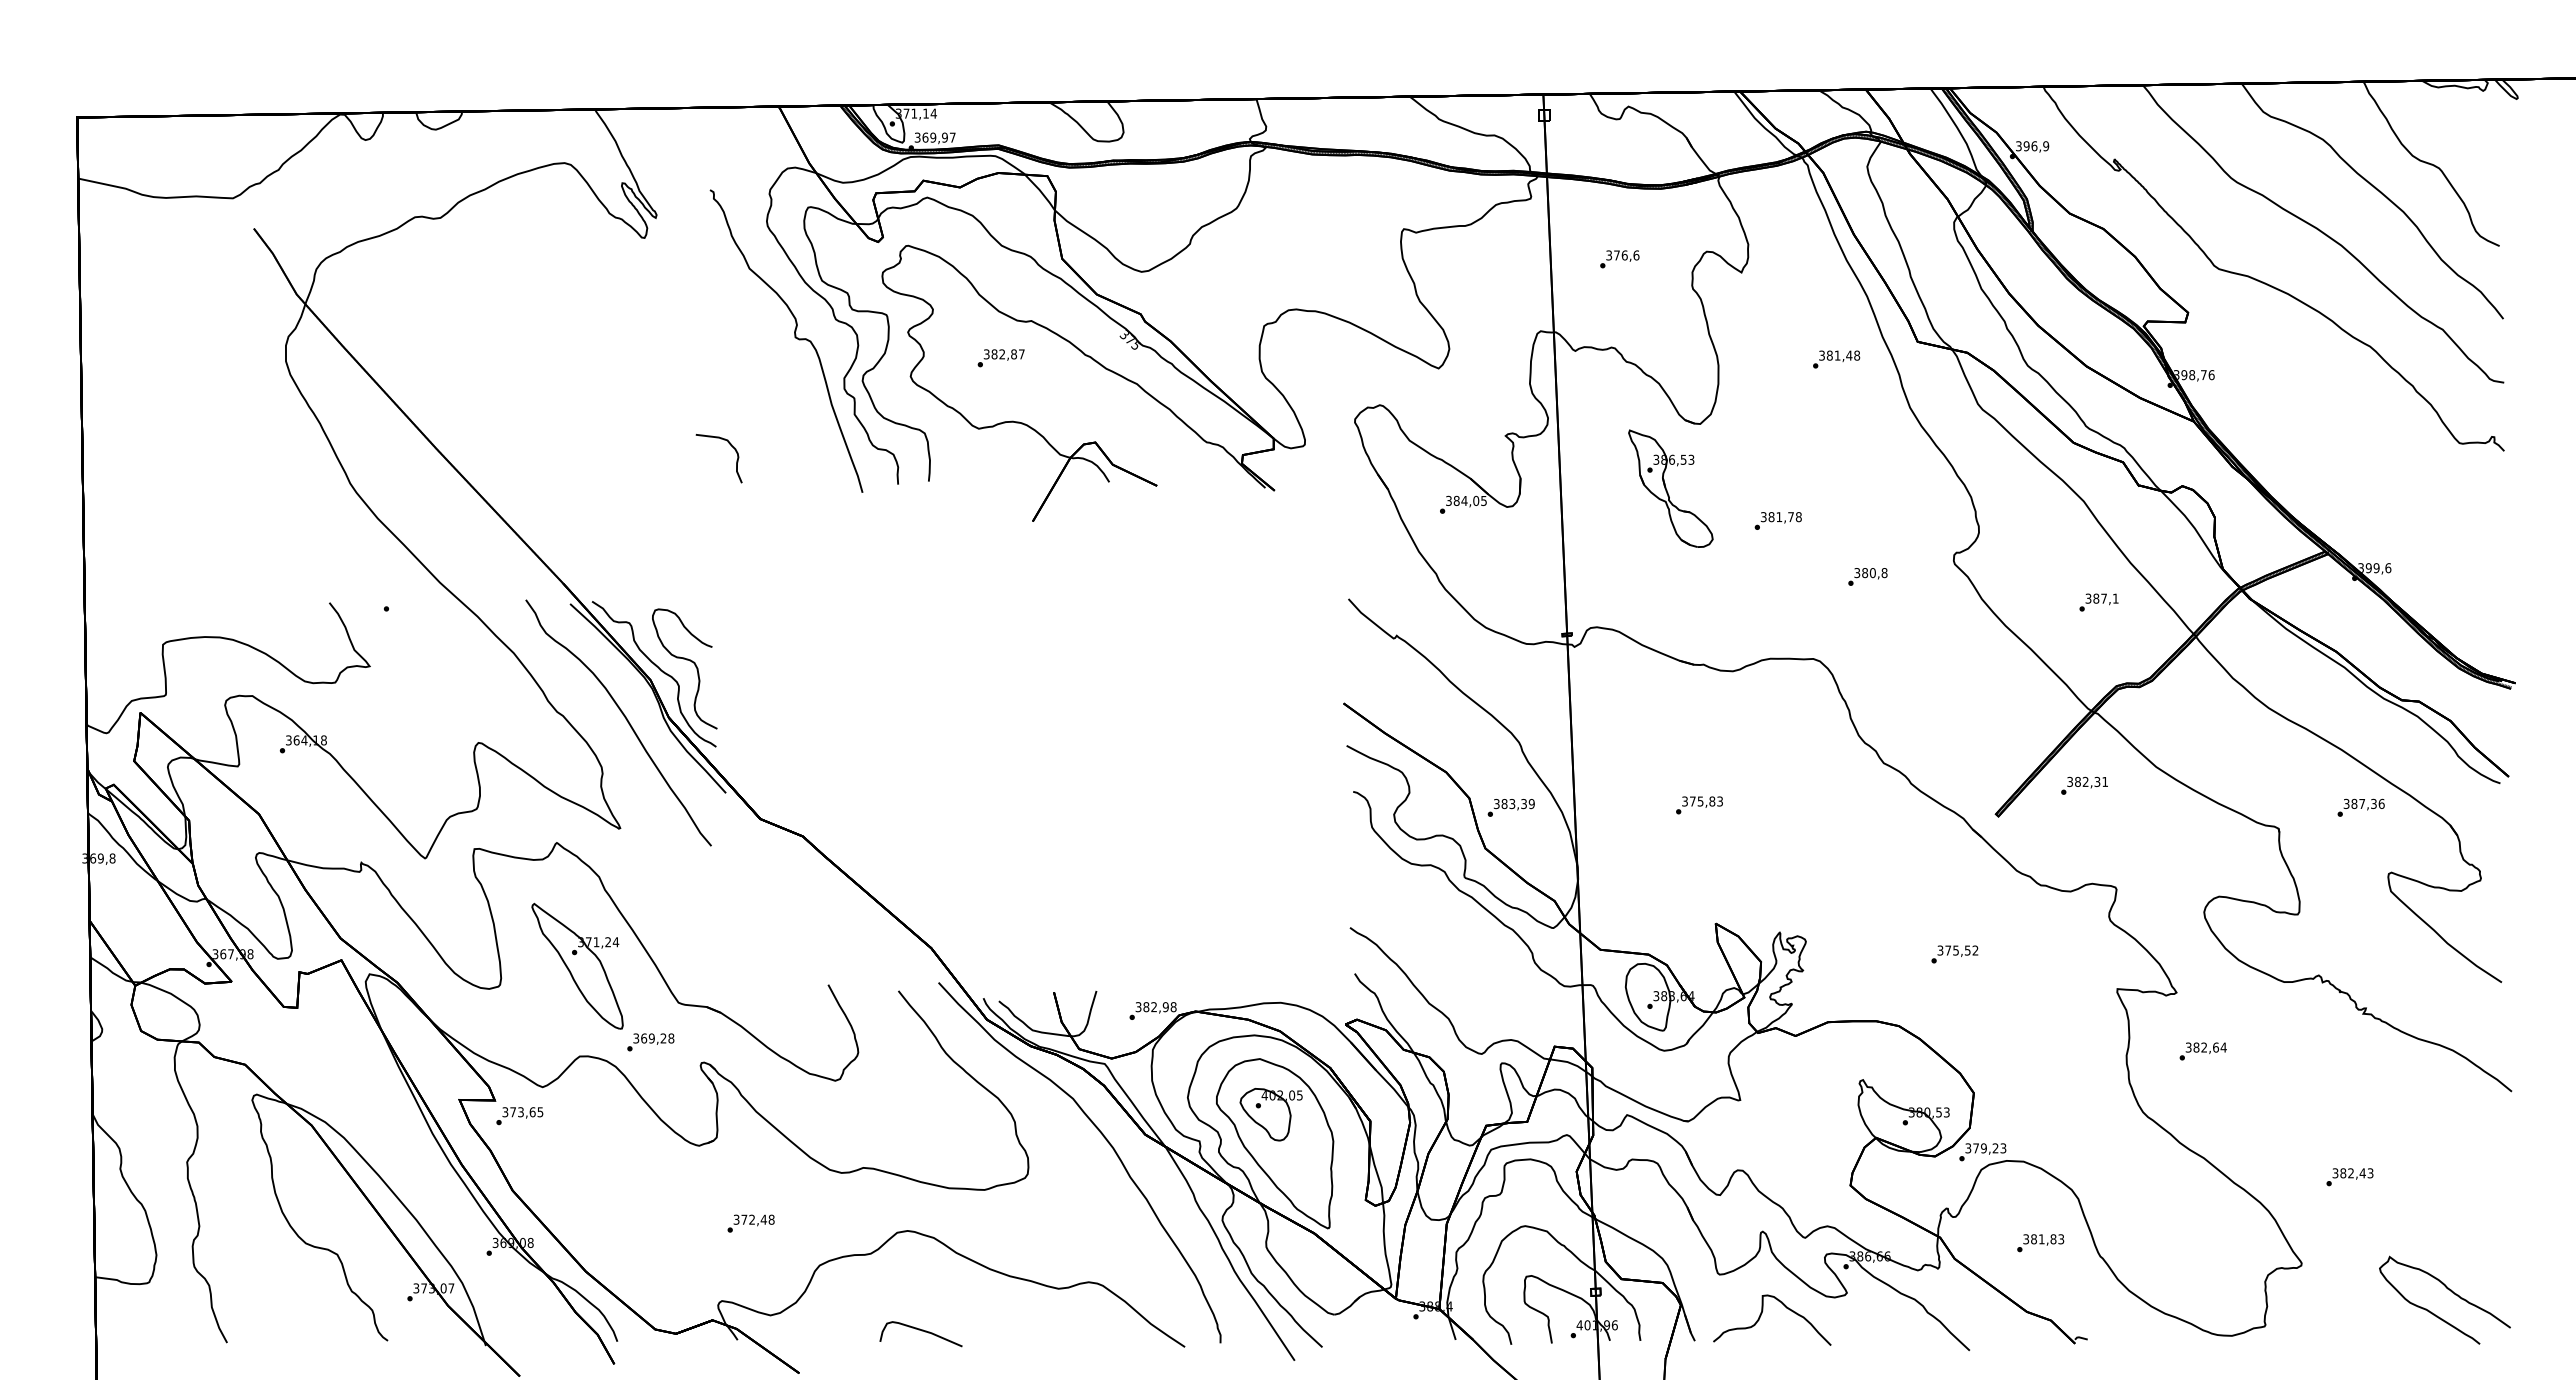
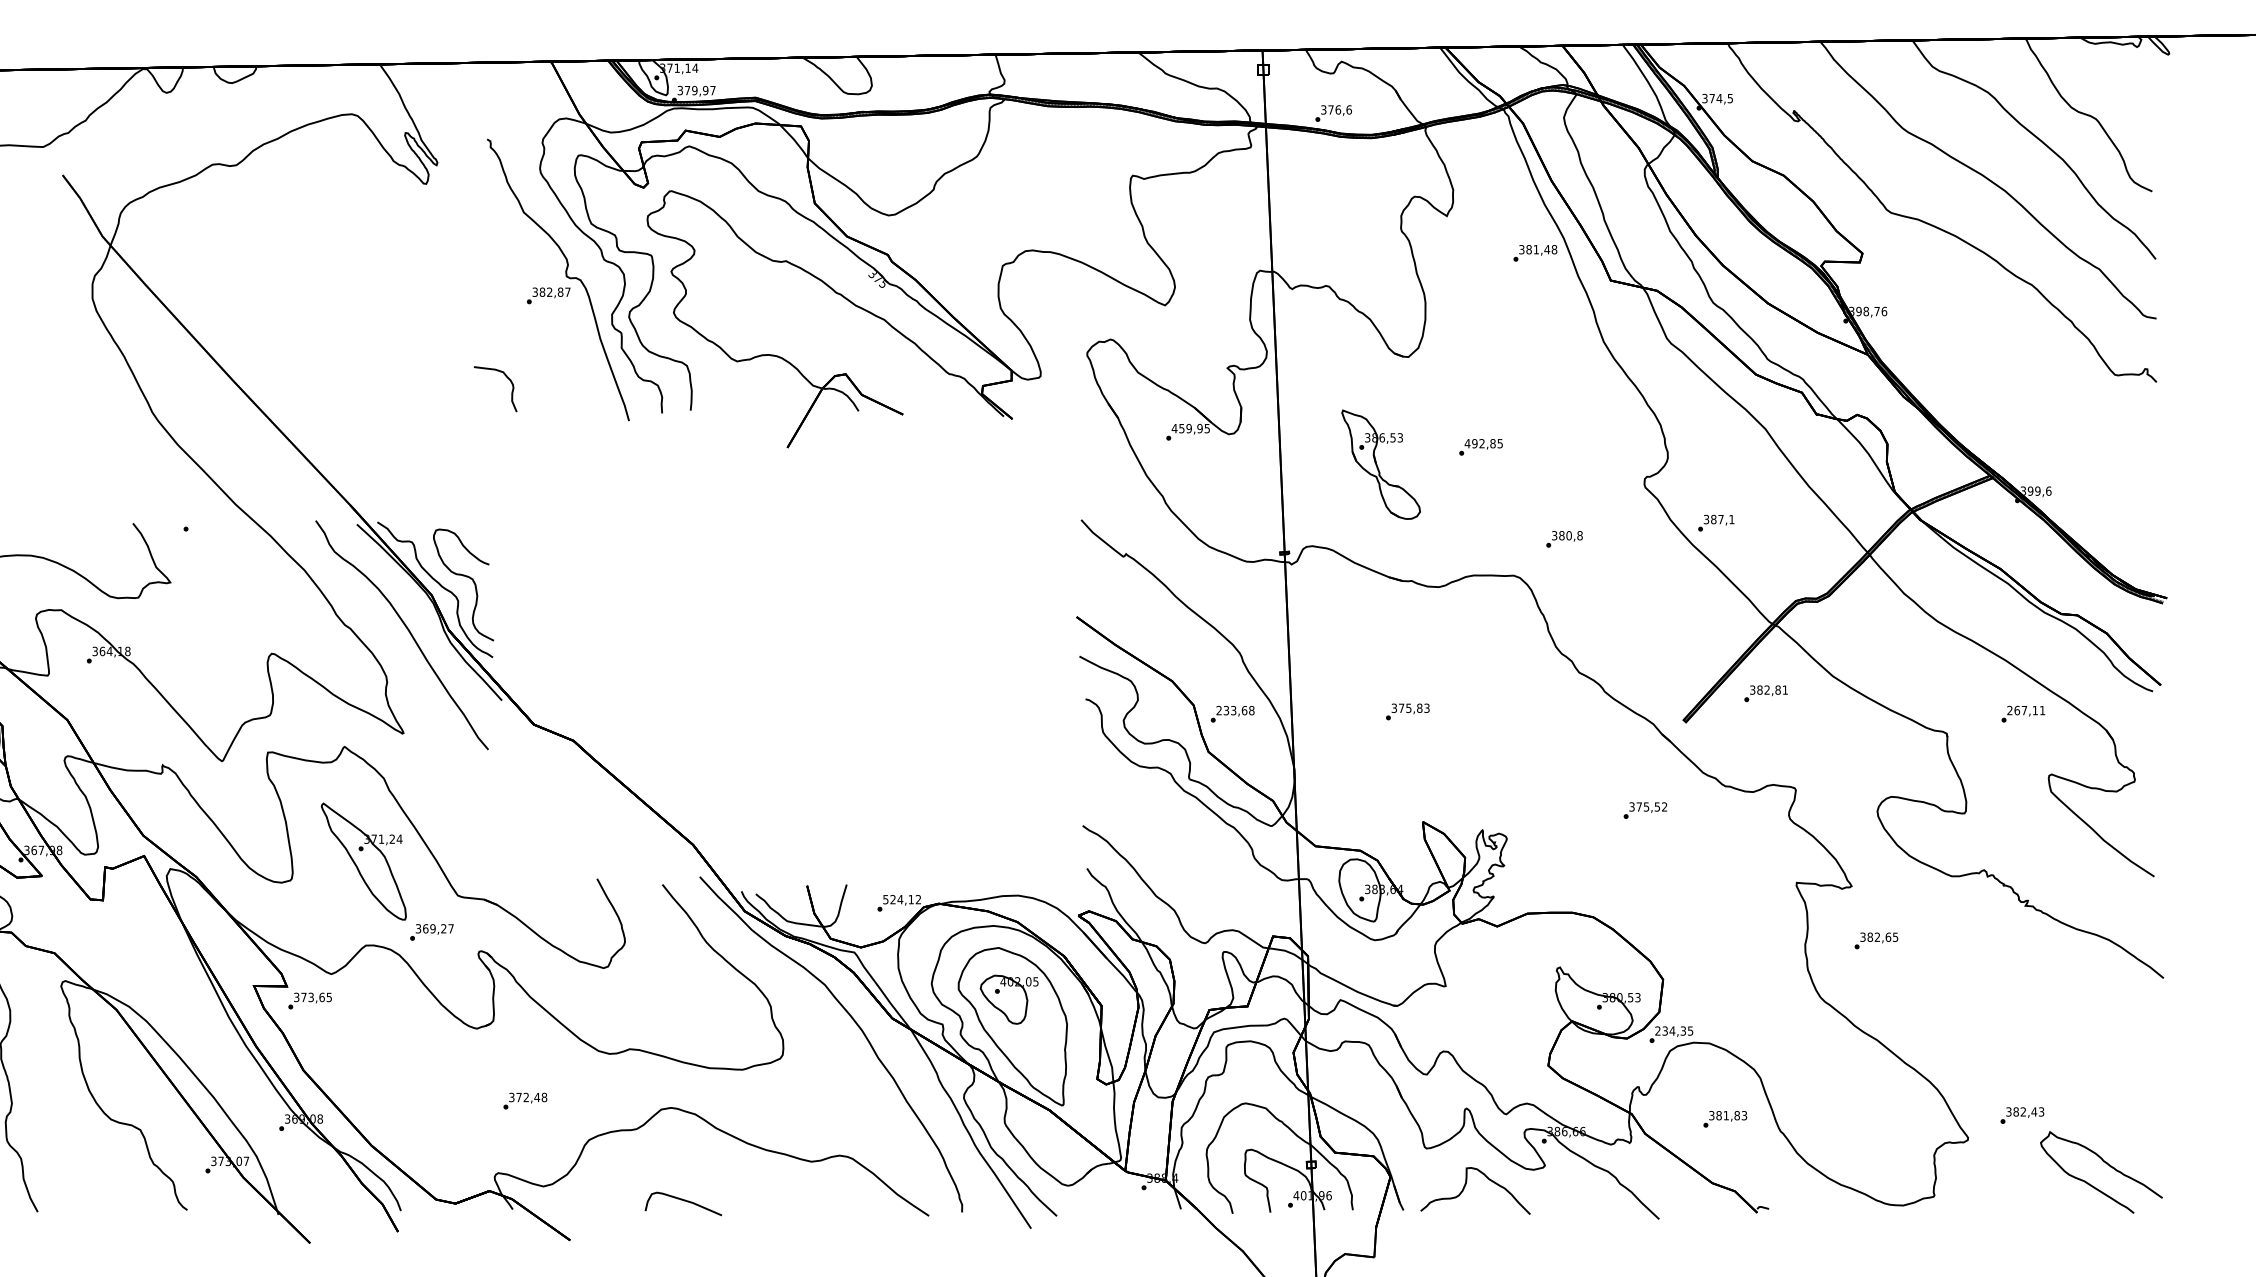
text: (925, 137) -> (687, 90), 369,97 -> 379,97
text: (2036, 146) -> (1721, 98), 396,9 -> 374,5
text: (1619, 259) -> (1333, 113), moved
text: (1000, 358) -> (548, 296), moved
text: (1836, 359) -> (1535, 253), moved
part: (1670, 488) -> (1380, 464), moved
text: (1462, 500) -> (1187, 428), 384,05 -> 459,95
text: (1780, 517) -> (1483, 444), 381,78 -> 492,85
text: (1867, 576) -> (1564, 538), moved
text: (2098, 602) -> (1715, 523), moved
text: (2097, 782) -> (1778, 690), 382,31 -> 382,81
text: (2363, 803) -> (2025, 710), 387,36 -> 267,11
text: (1513, 804) -> (1234, 711), 383,39 -> 233,68
text: (1954, 954) -> (1645, 810), moved
text: (1156, 1007) -> (902, 899), 382,98 -> 524,12
text: (671, 1038) -> (451, 928), 369,28 -> 369,27
text: (2223, 1047) -> (1895, 937), 382,64 -> 382,65
text: (1985, 1148) -> (1673, 1031), 379,23 -> 234,35
text: (2349, 1177) -> (2021, 1115), moved

